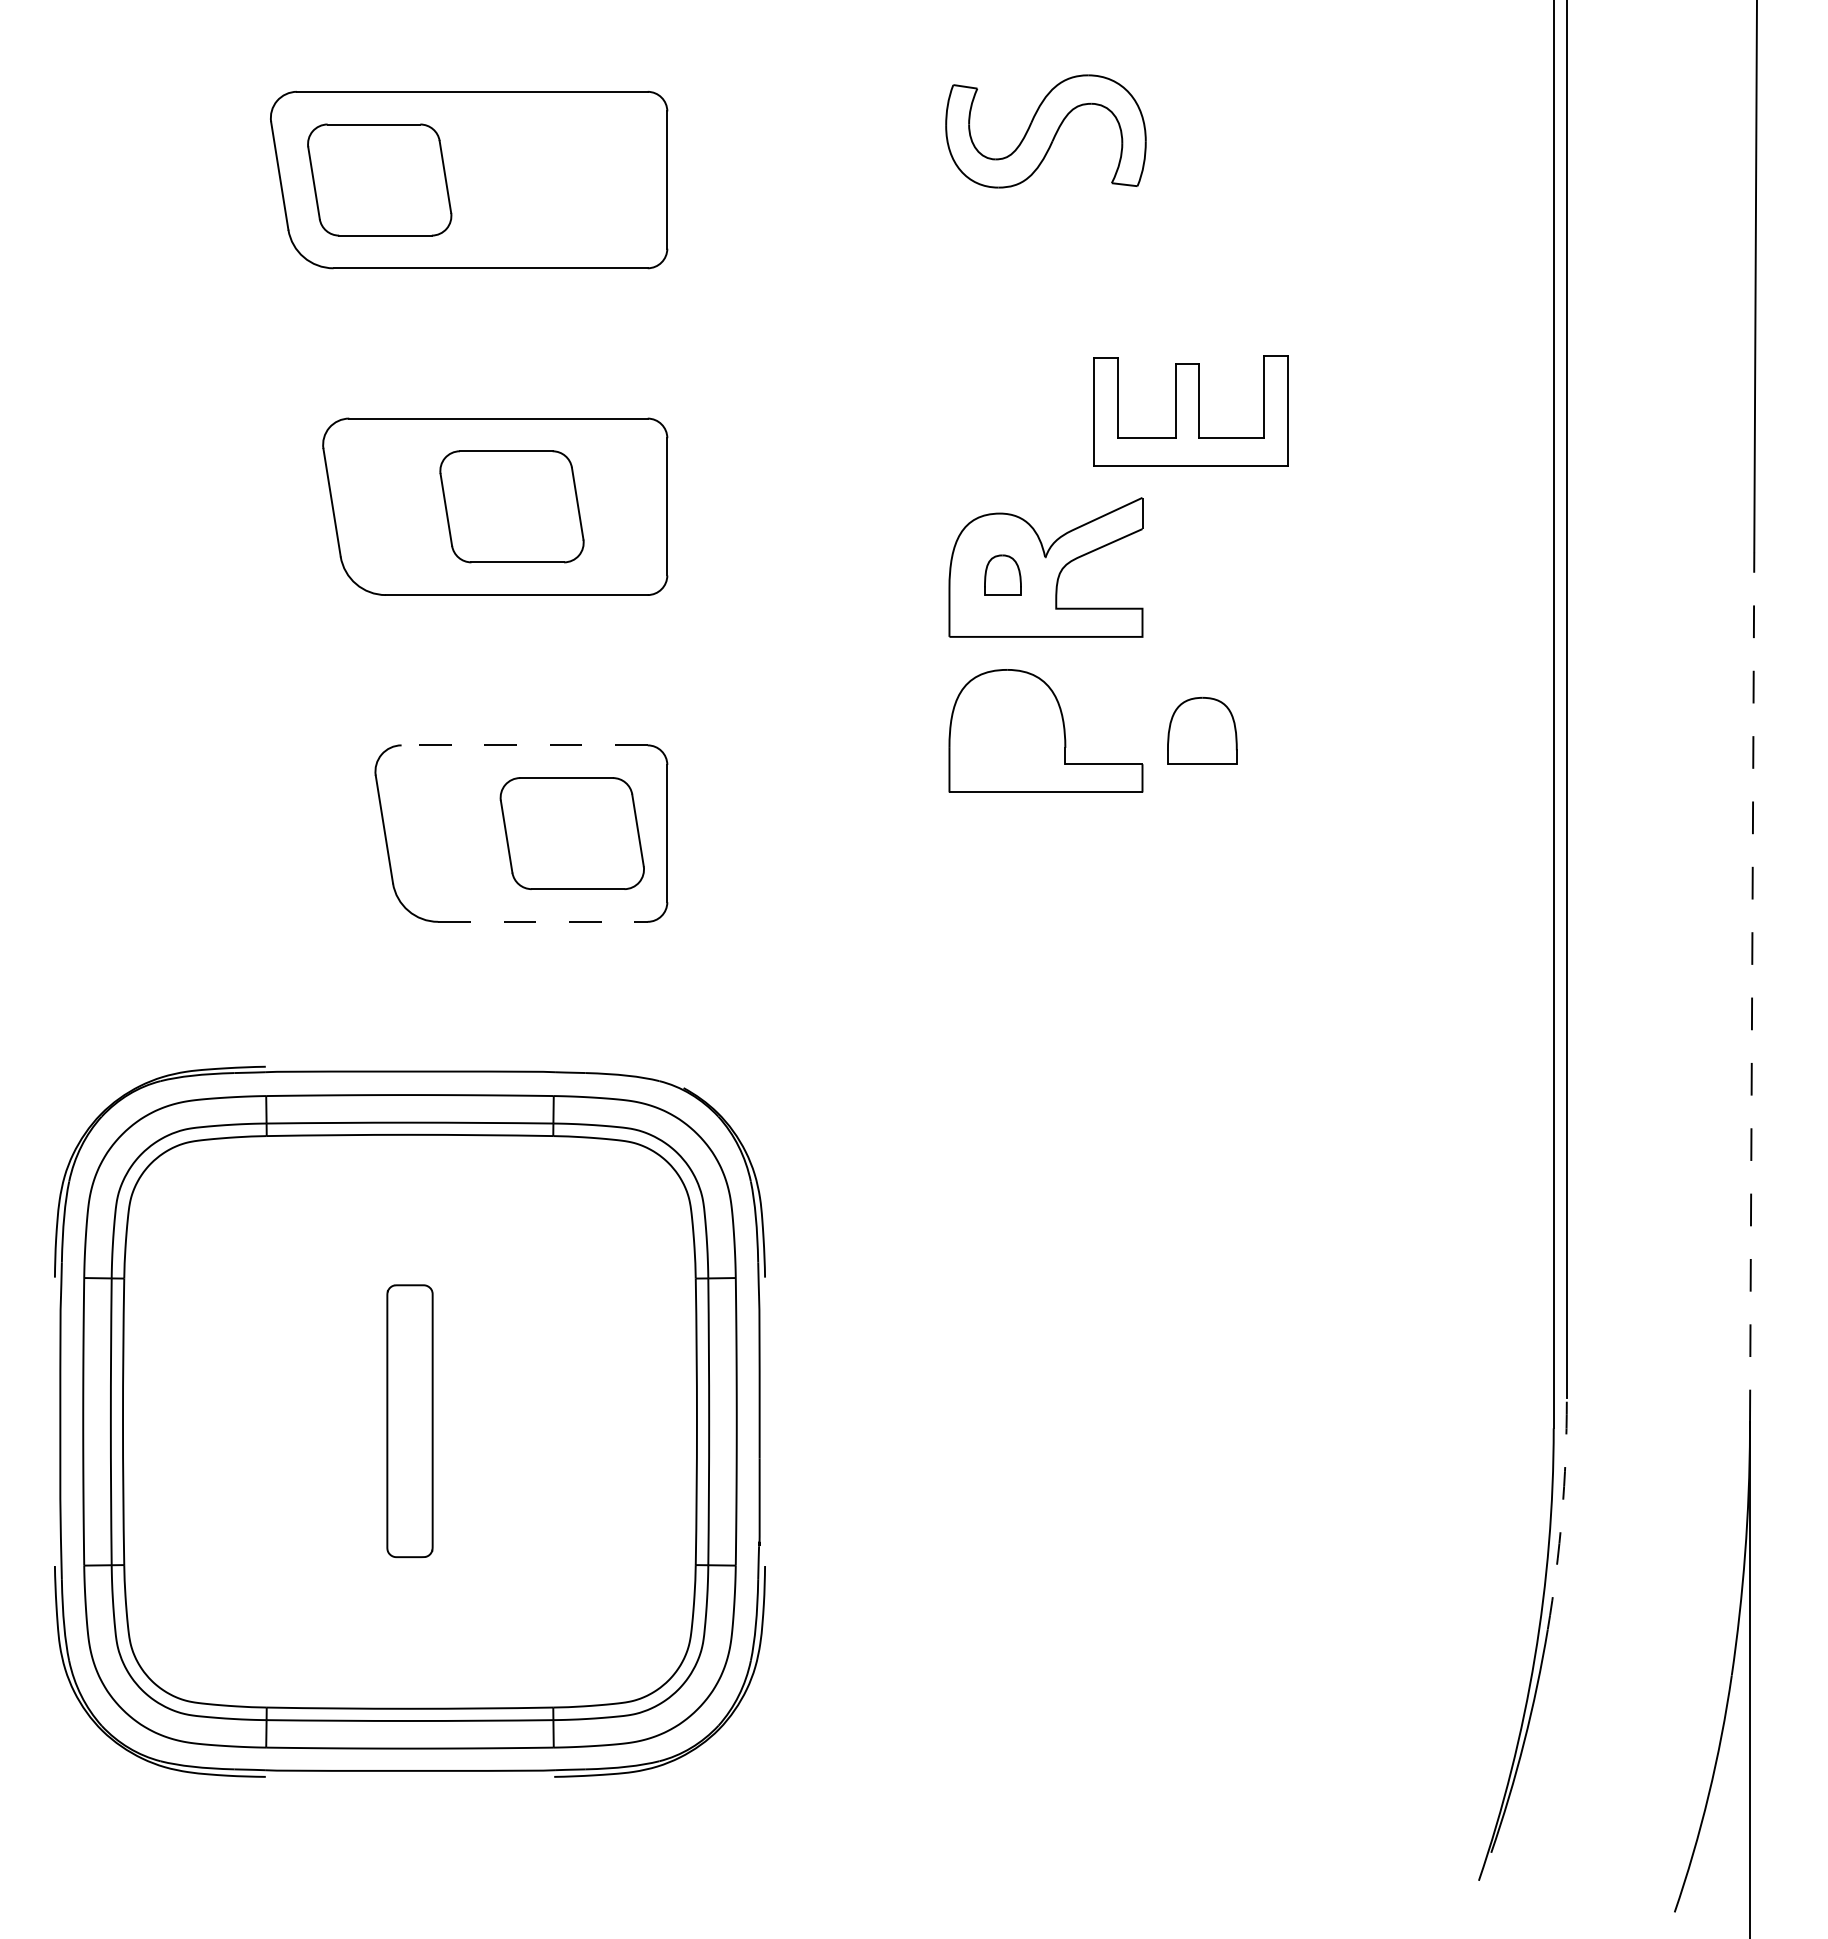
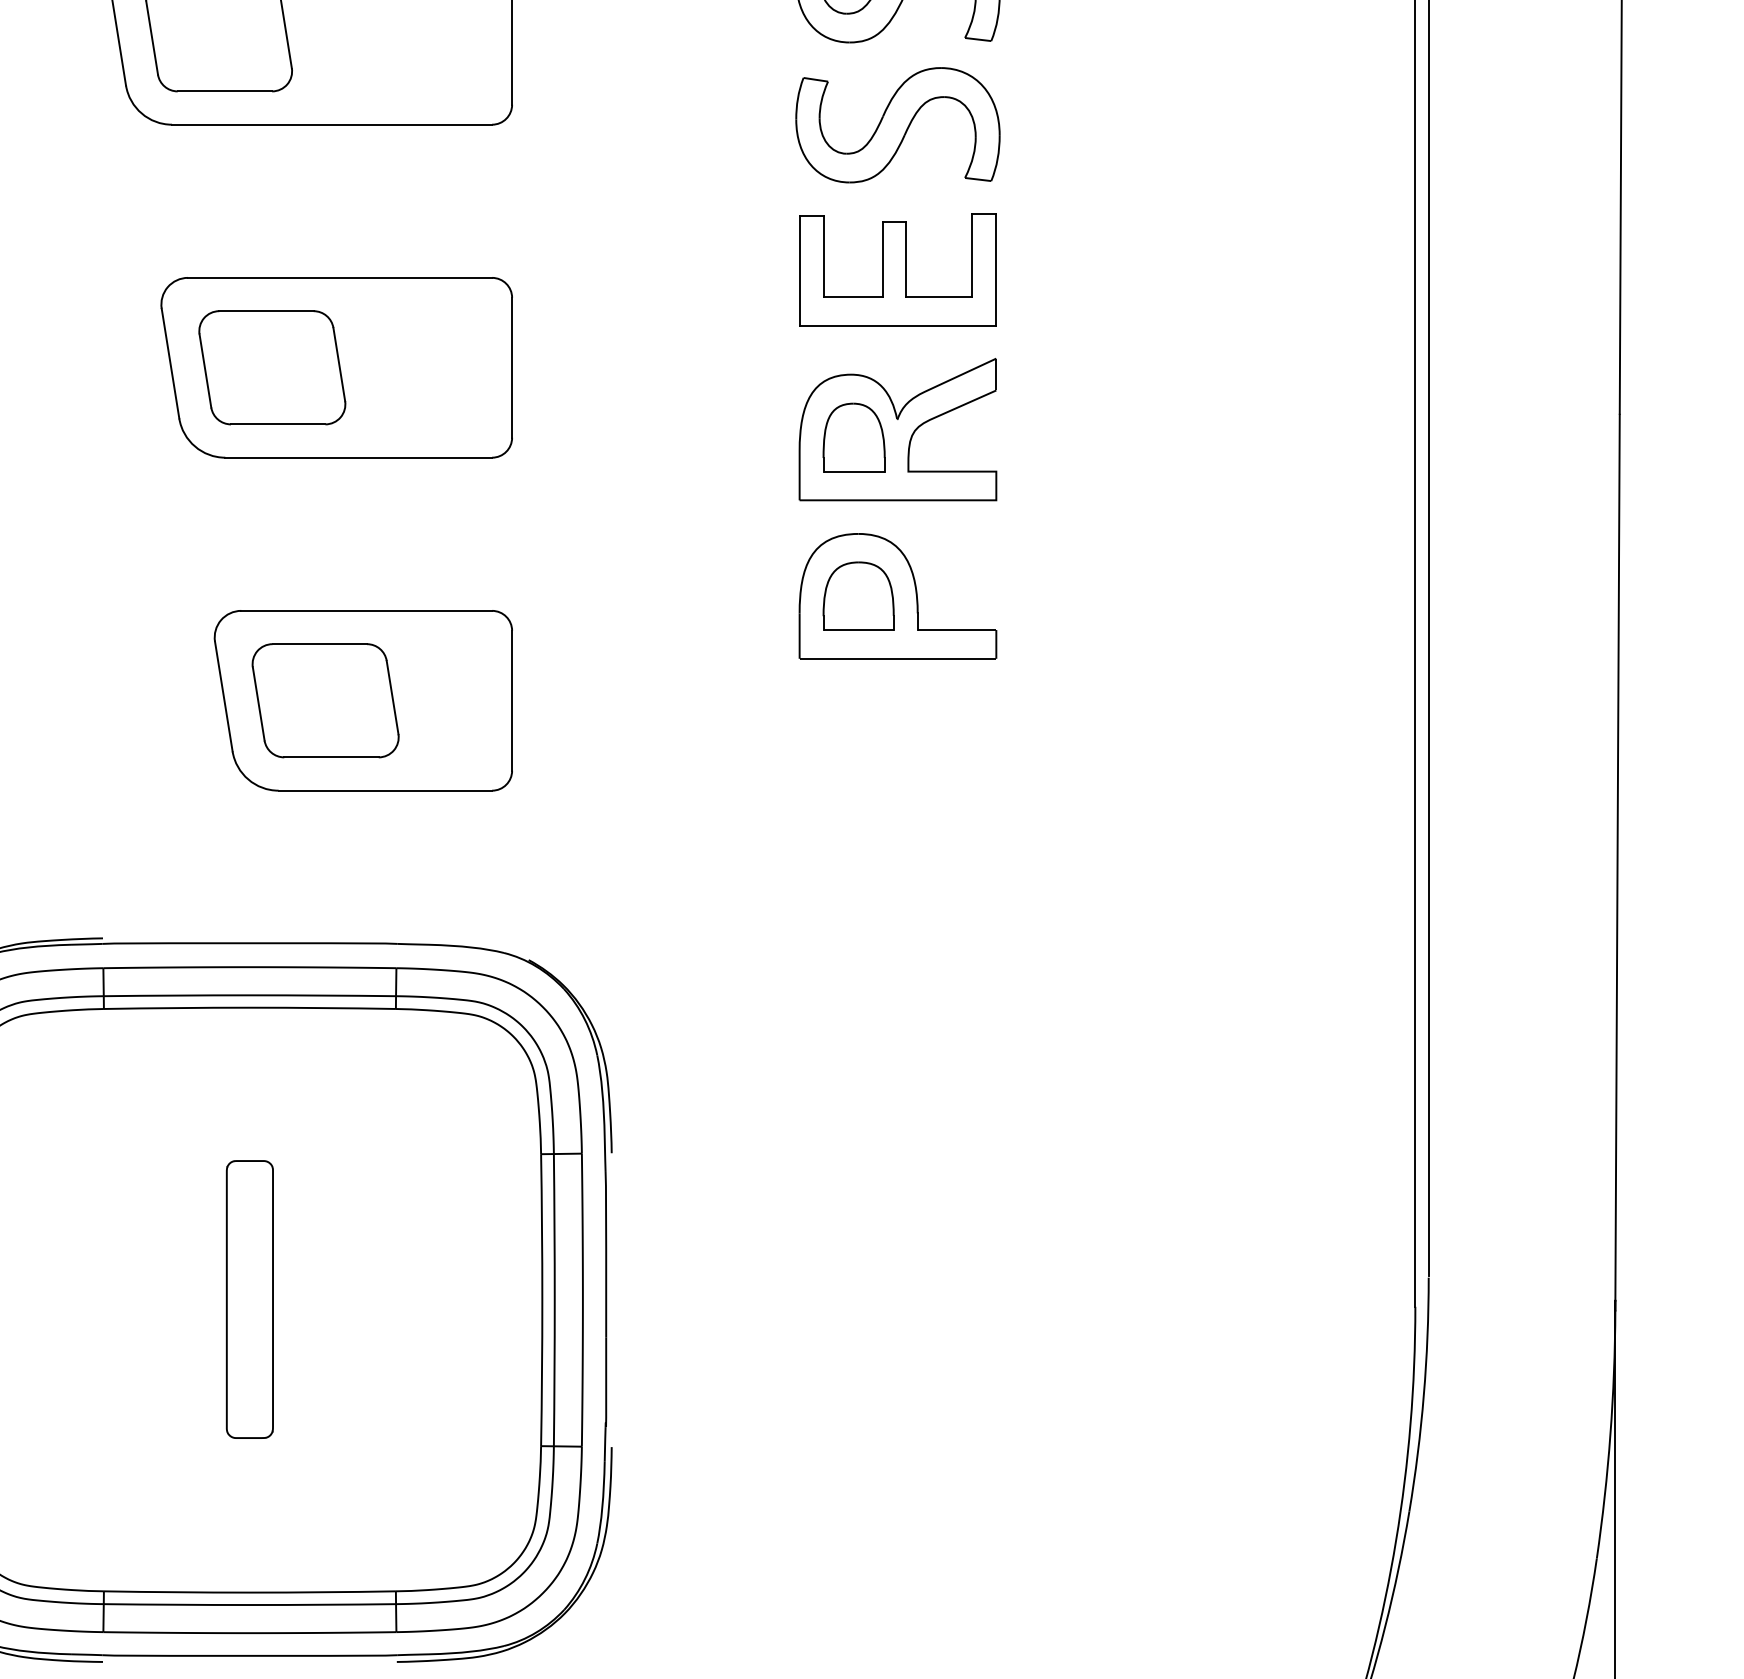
part: (1045, 268) -> (897, 124), added
part: (1190, 410) -> (897, 269), moved
part: (511, 506) -> (271, 367), moved
part: (1002, 575) -> (853, 437), size x1.67
part: (1202, 730) -> (858, 595), moved
line: (524, 745) -> (366, 610), dashed -> solid
part: (571, 833) -> (324, 700), moved
line: (542, 921) -> (384, 790), dashed -> solid
line: (1752, 987) -> (1617, 857), dashed -> solid
arc: (1562, 1514) -> (1424, 1394), dashed -> solid

